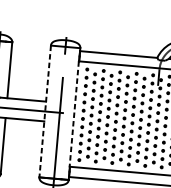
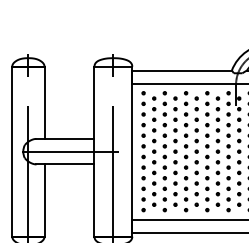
line: (45, 111) -> (94, 151), dashed -> solid
line: (73, 113) -> (131, 151), dashed -> solid

